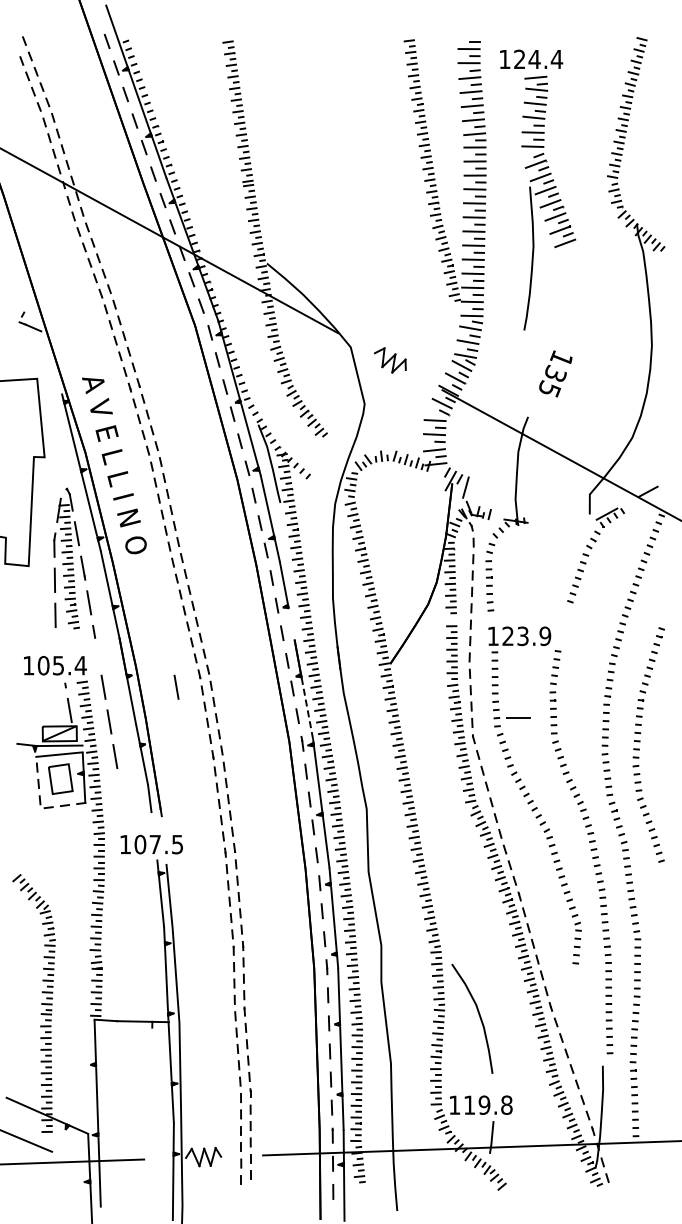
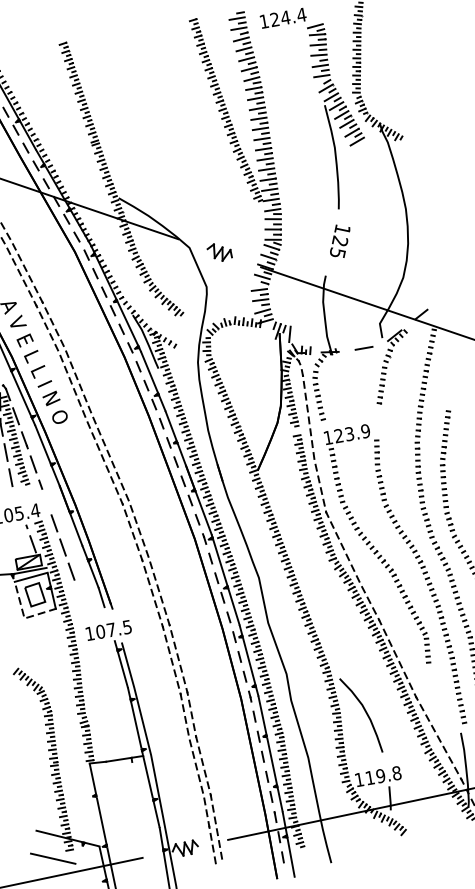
part: (548, 202) -> (340, 114), moved
text: (554, 372) -> (339, 240), 135 -> 125
line: (291, 623) -> (181, 453), added
line: (176, 686) -> (106, 513), removed
line: (307, 709) -> (203, 513), dashed -> solid
line: (518, 717) -> (363, 348), moved

